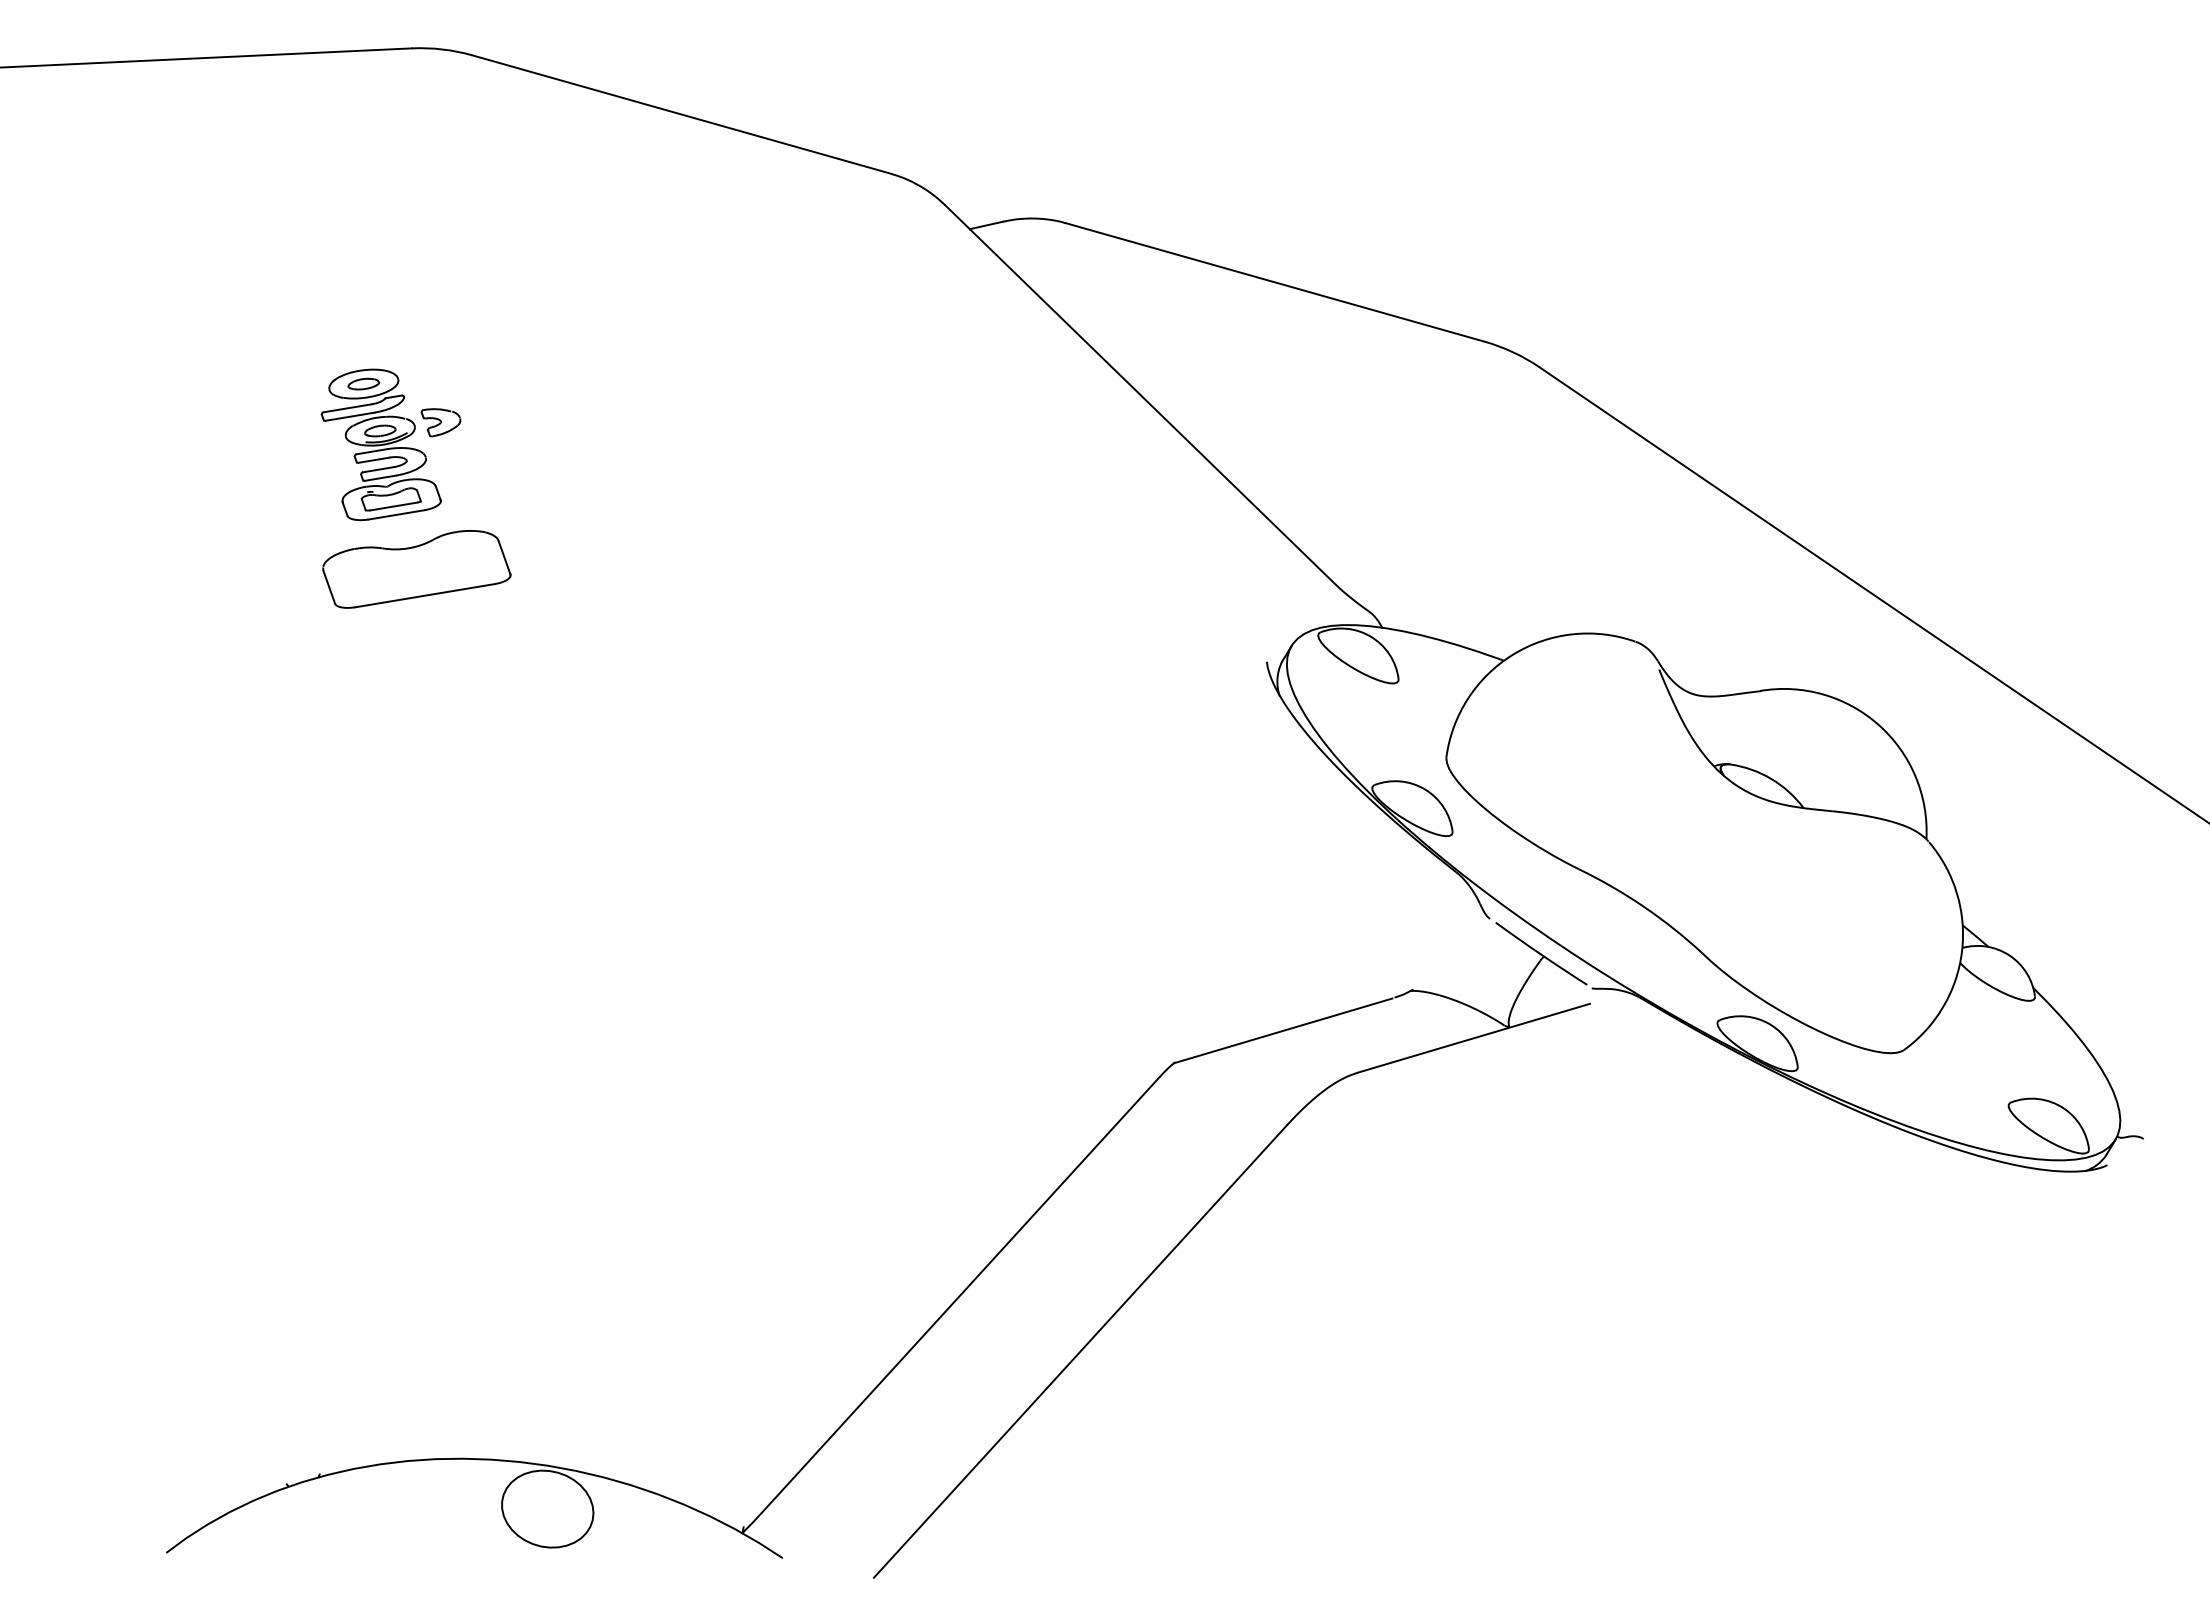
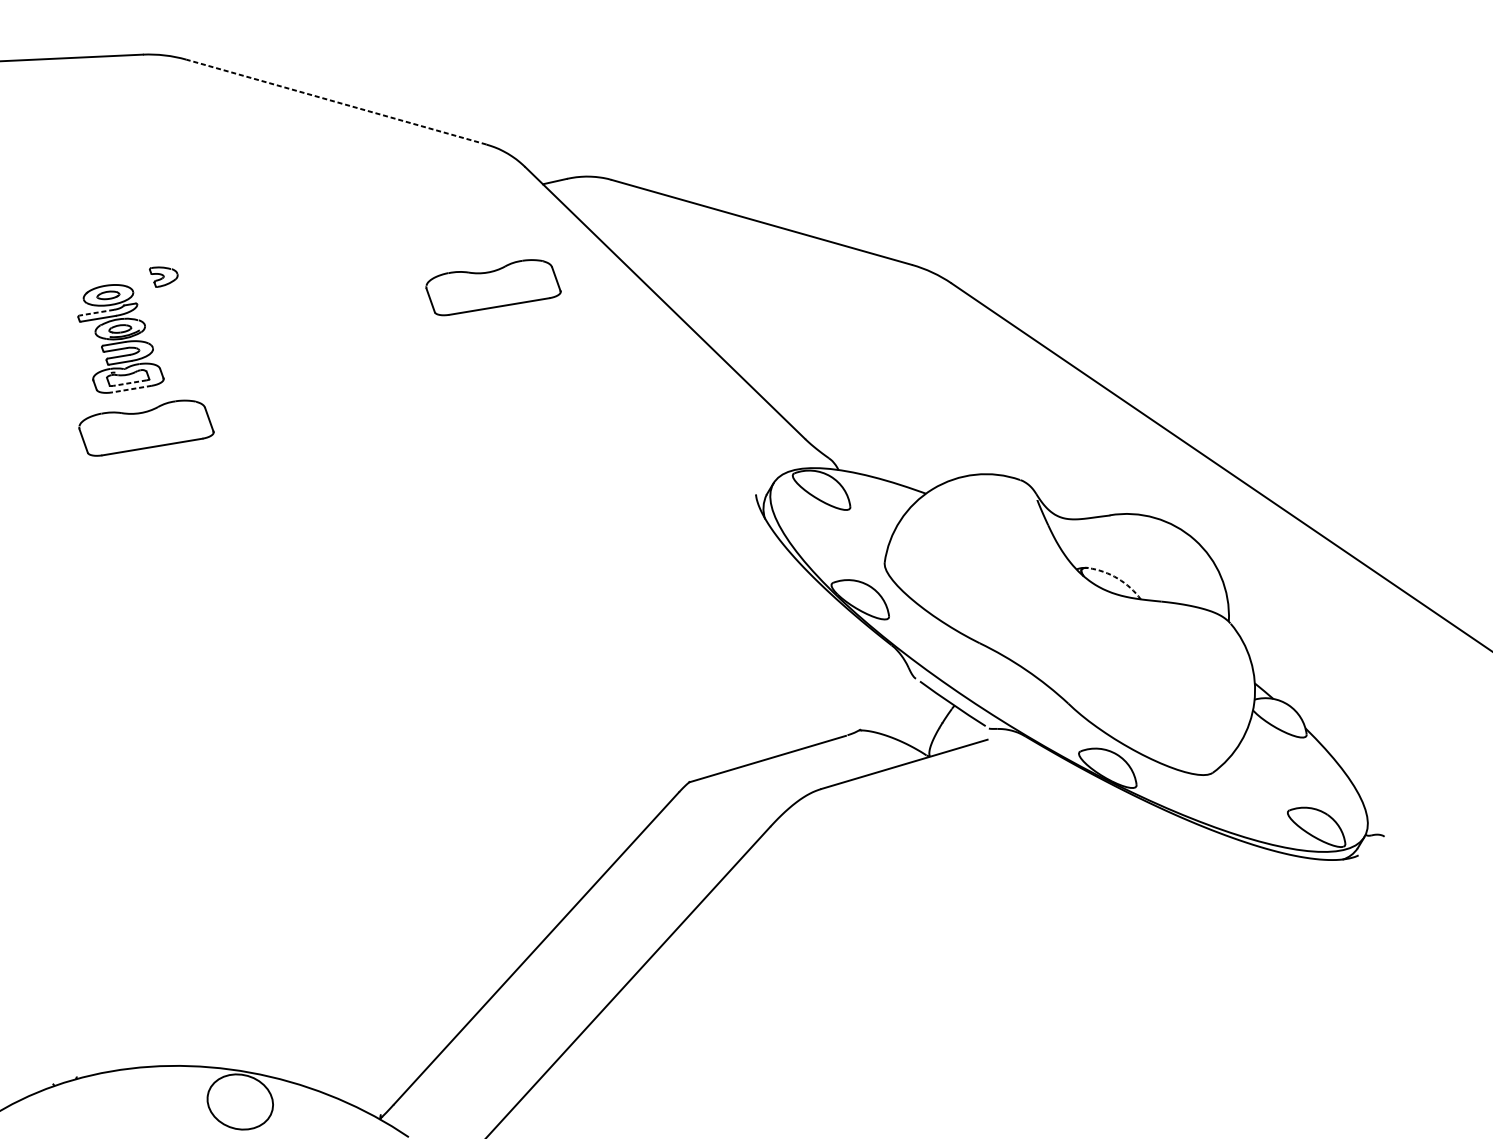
line: (681, 114) -> (336, 102), solid -> dashed
part: (900, 373) -> (493, 287), added
line: (347, 408) -> (96, 312), solid -> dashed
part: (440, 422) -> (163, 276), moved
line: (393, 506) -> (129, 383), solid -> dashed
line: (396, 514) -> (131, 388), solid -> dashed
arc: (1771, 779) -> (1117, 578), solid -> dashed

